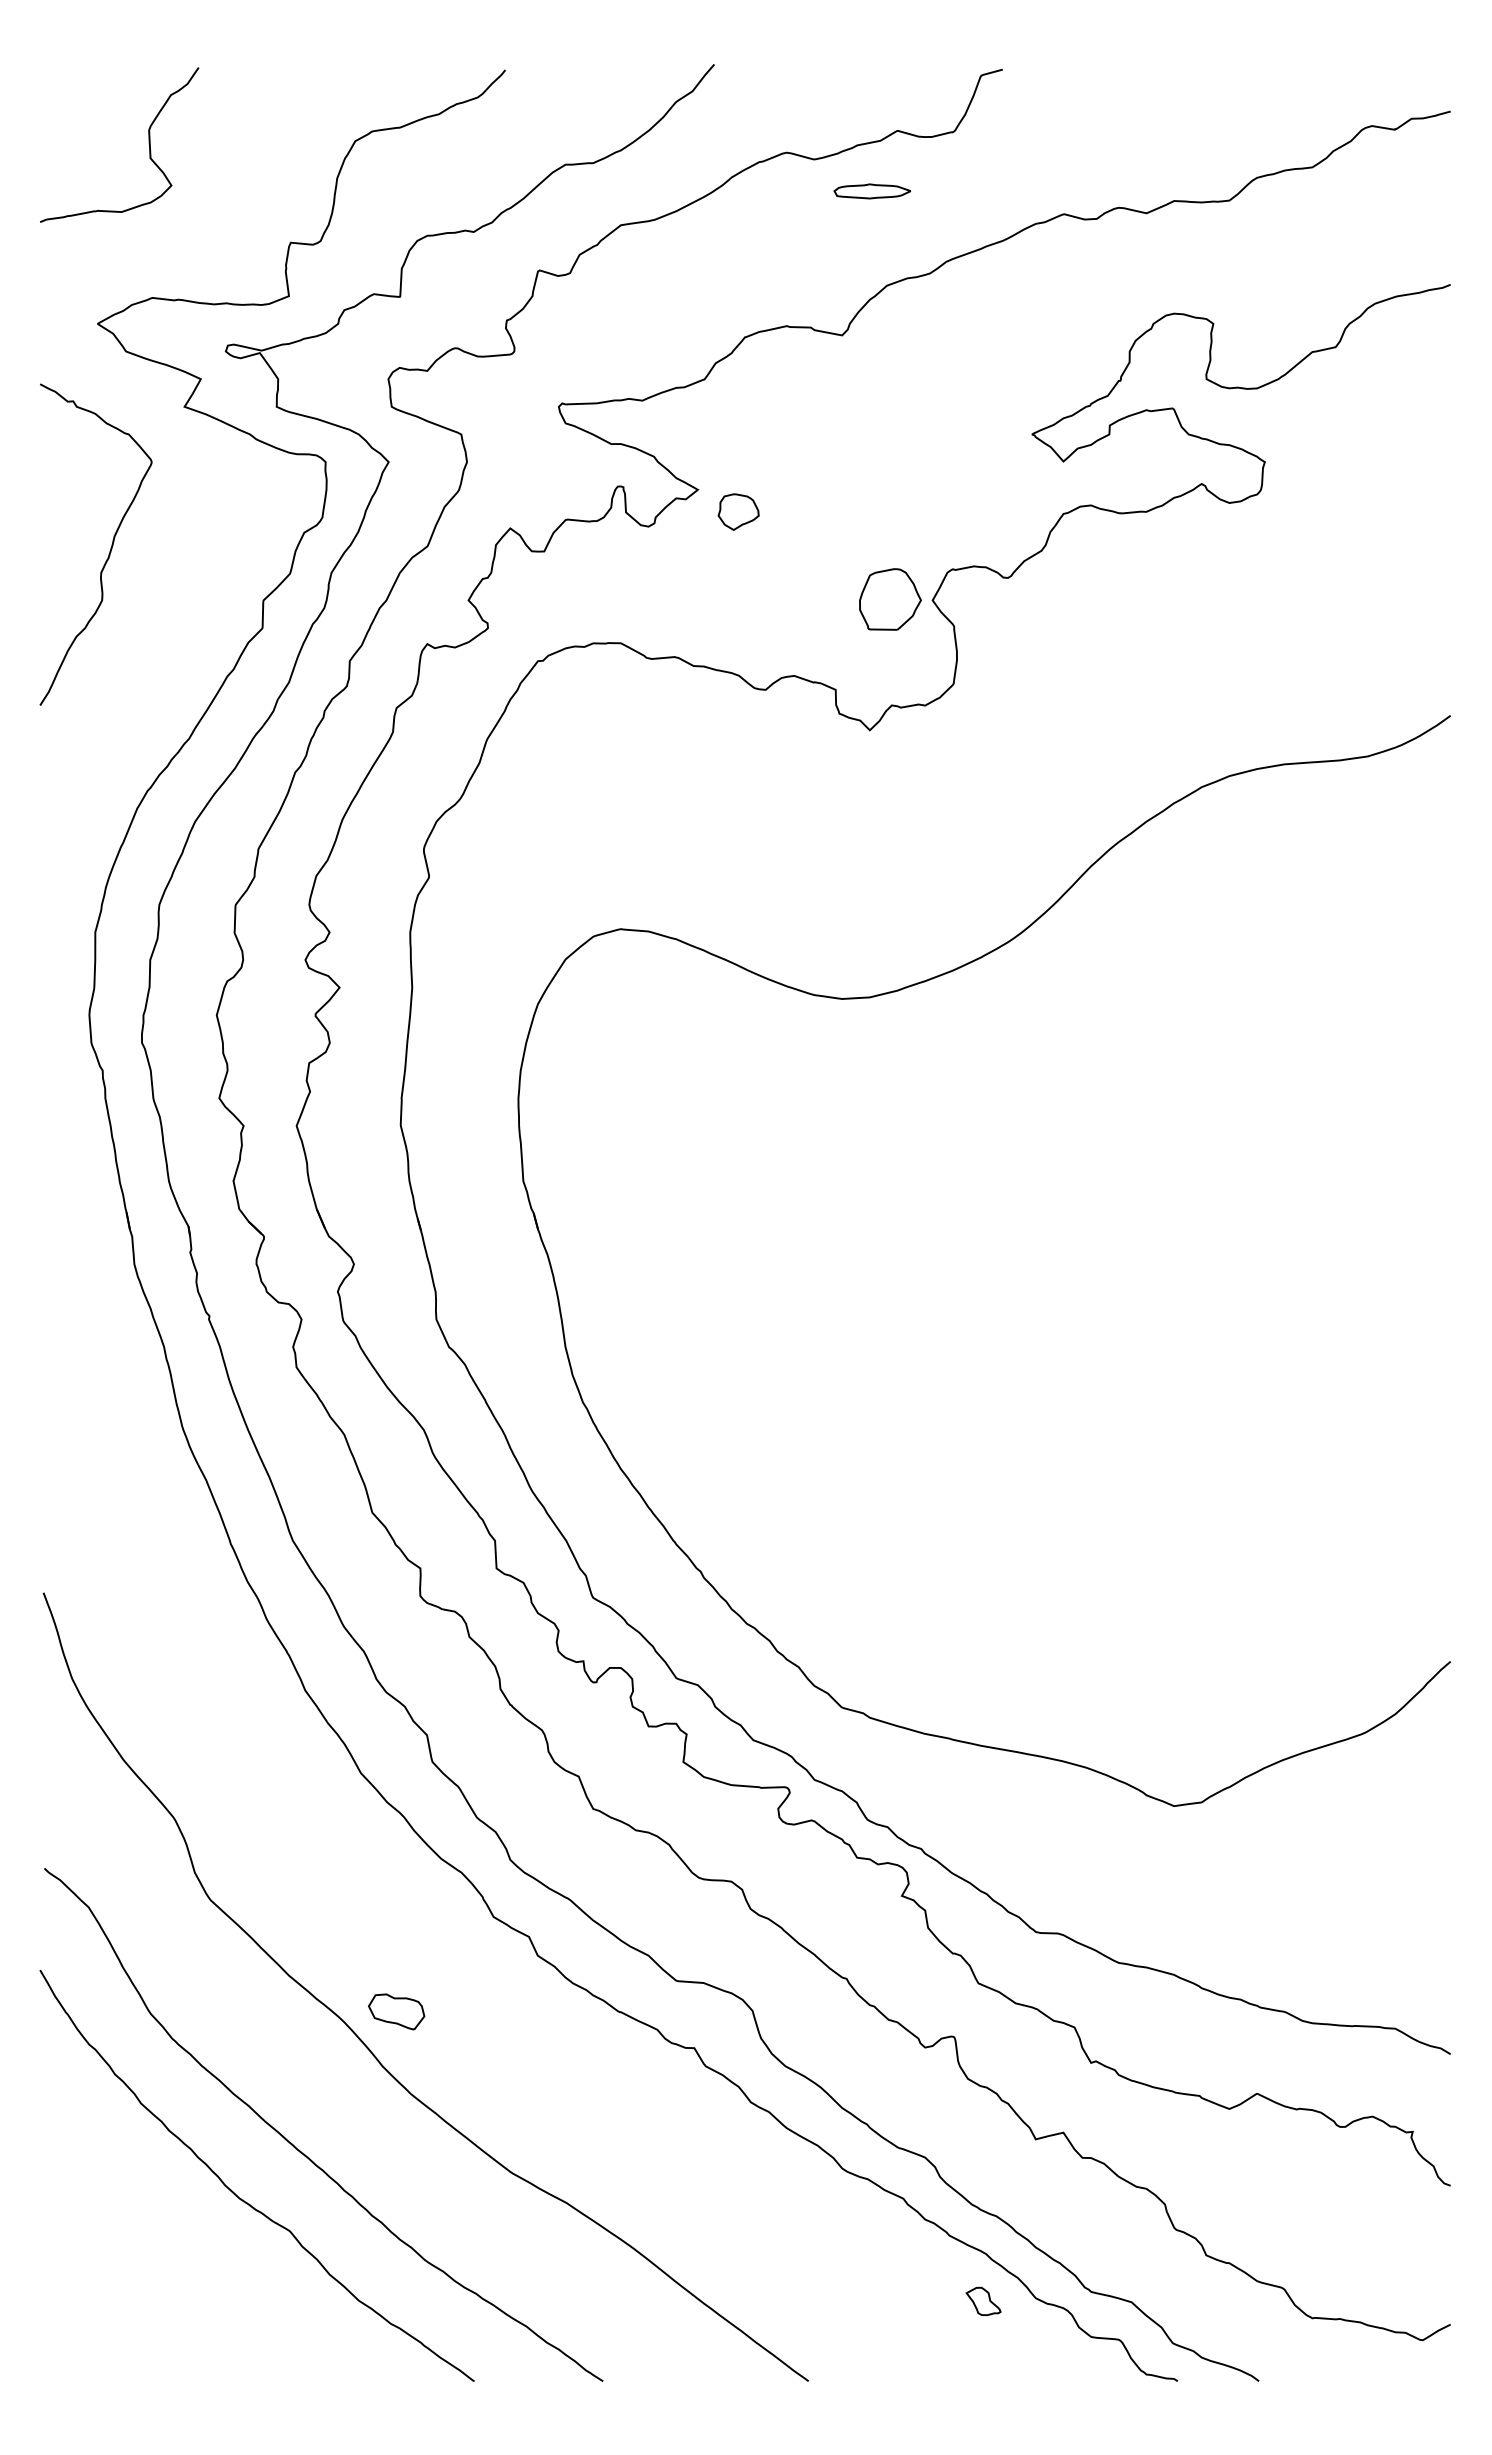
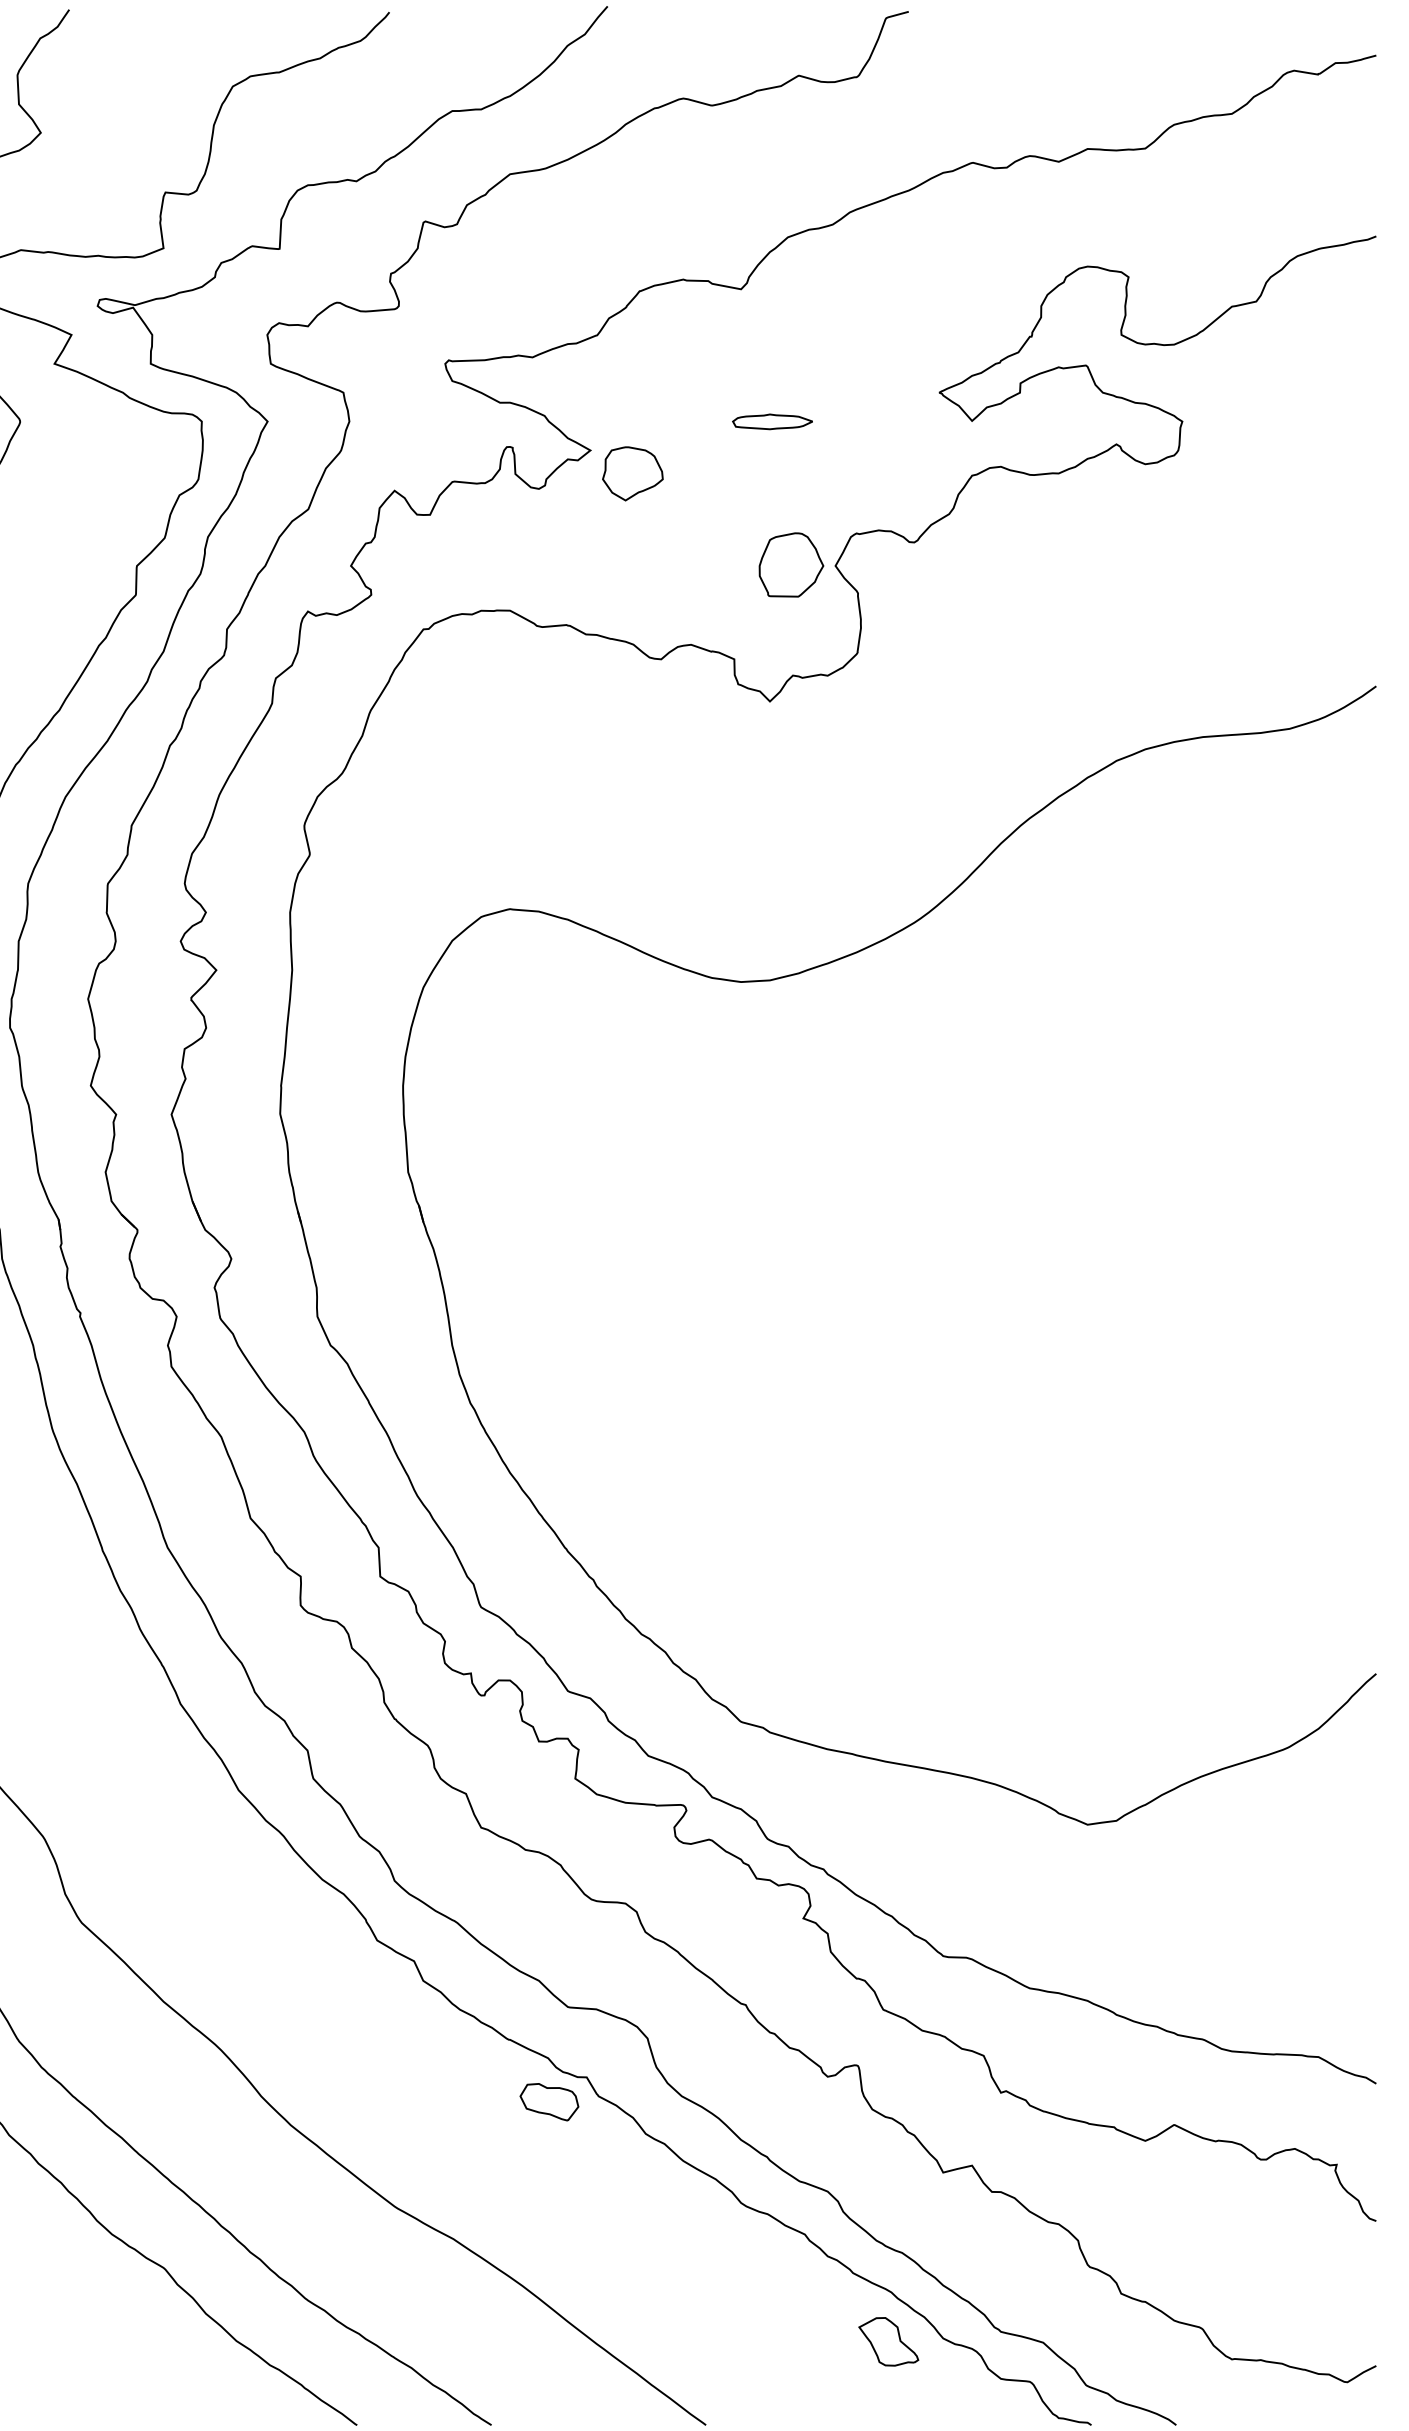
part: (872, 191) -> (772, 421), moved
part: (738, 511) -> (632, 473), size x1.43
part: (396, 2011) -> (549, 2101), moved
part: (983, 2301) -> (888, 2341), size x1.67

